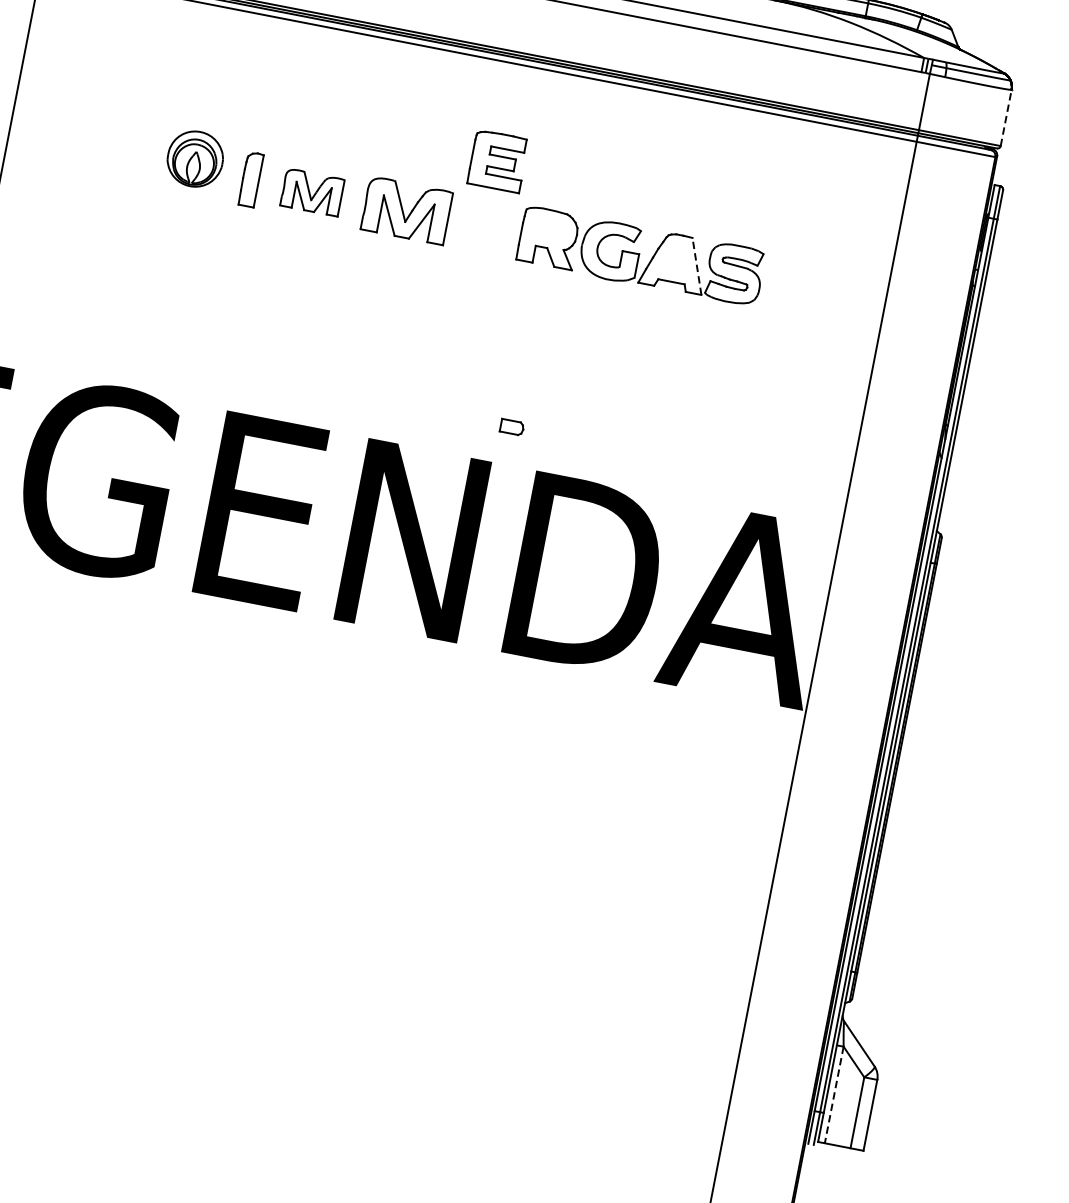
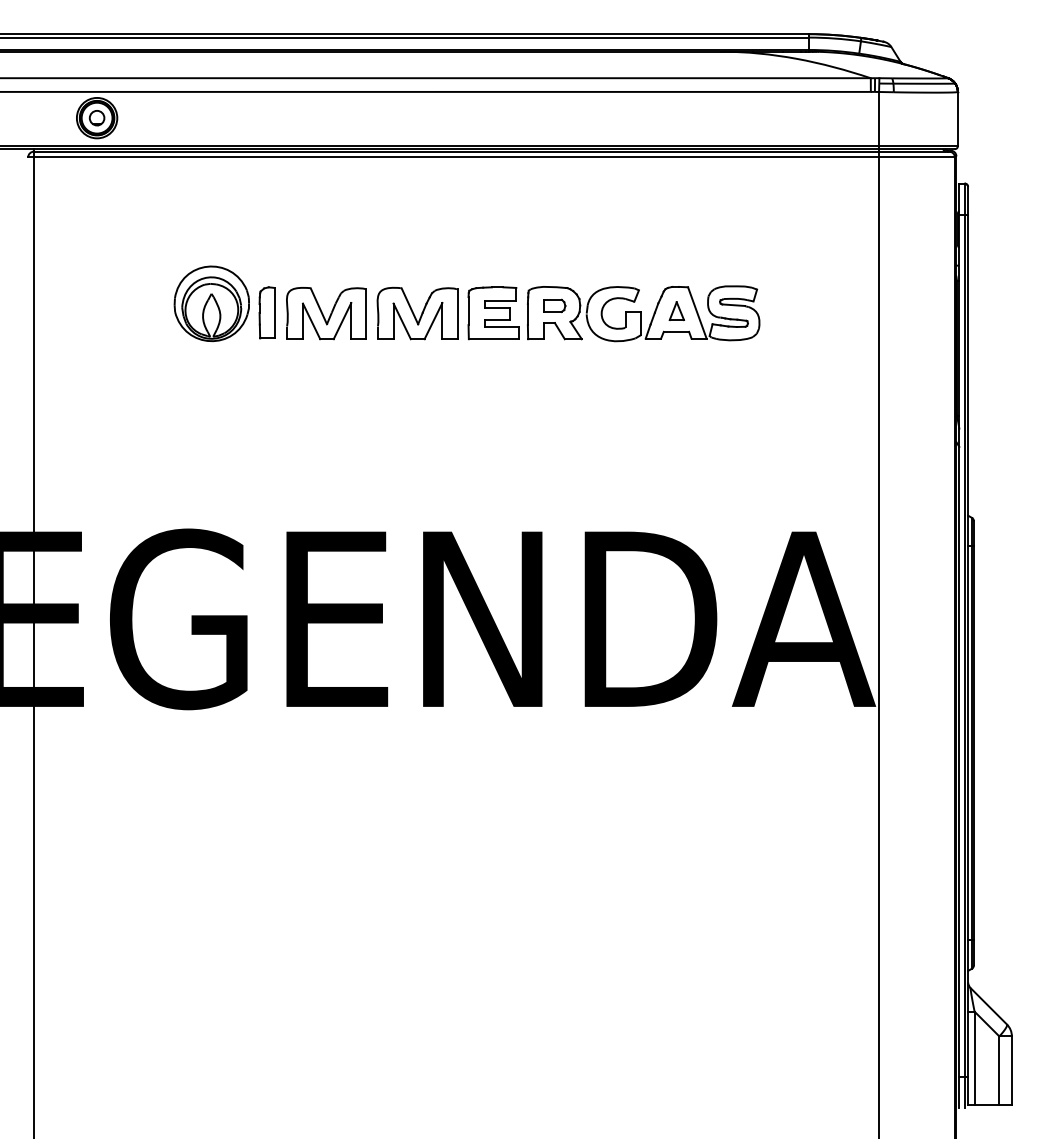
line: (1005, 117) -> (957, 118), dashed -> solid
part: (195, 158) -> (211, 303), size x1.43
part: (498, 161) -> (493, 313), moved
part: (312, 192) -> (326, 313), size x1.43
part: (675, 260) -> (676, 311), added
line: (697, 265) -> (697, 312), dashed -> solid
part: (512, 426) -> (554, 305), moved
line: (834, 1095) -> (974, 1058), dashed -> solid

